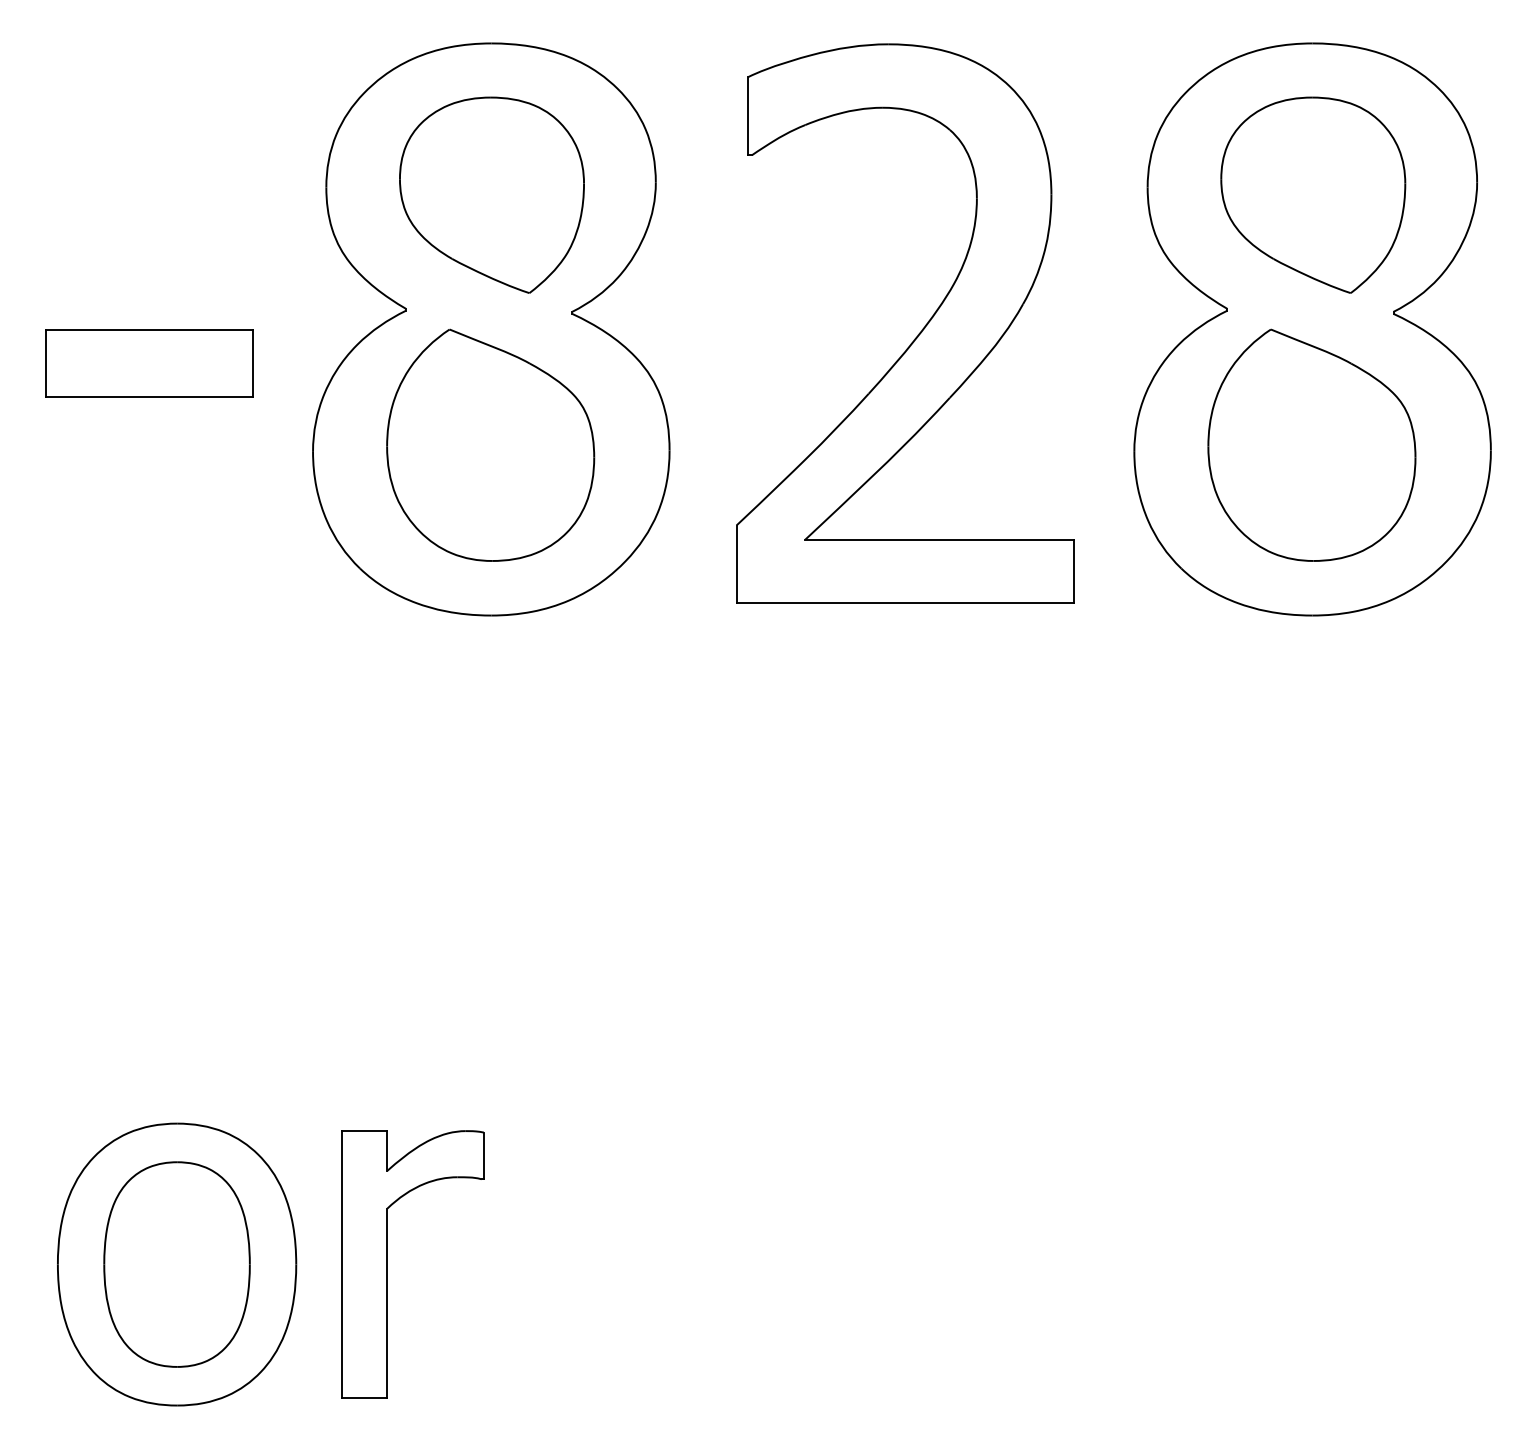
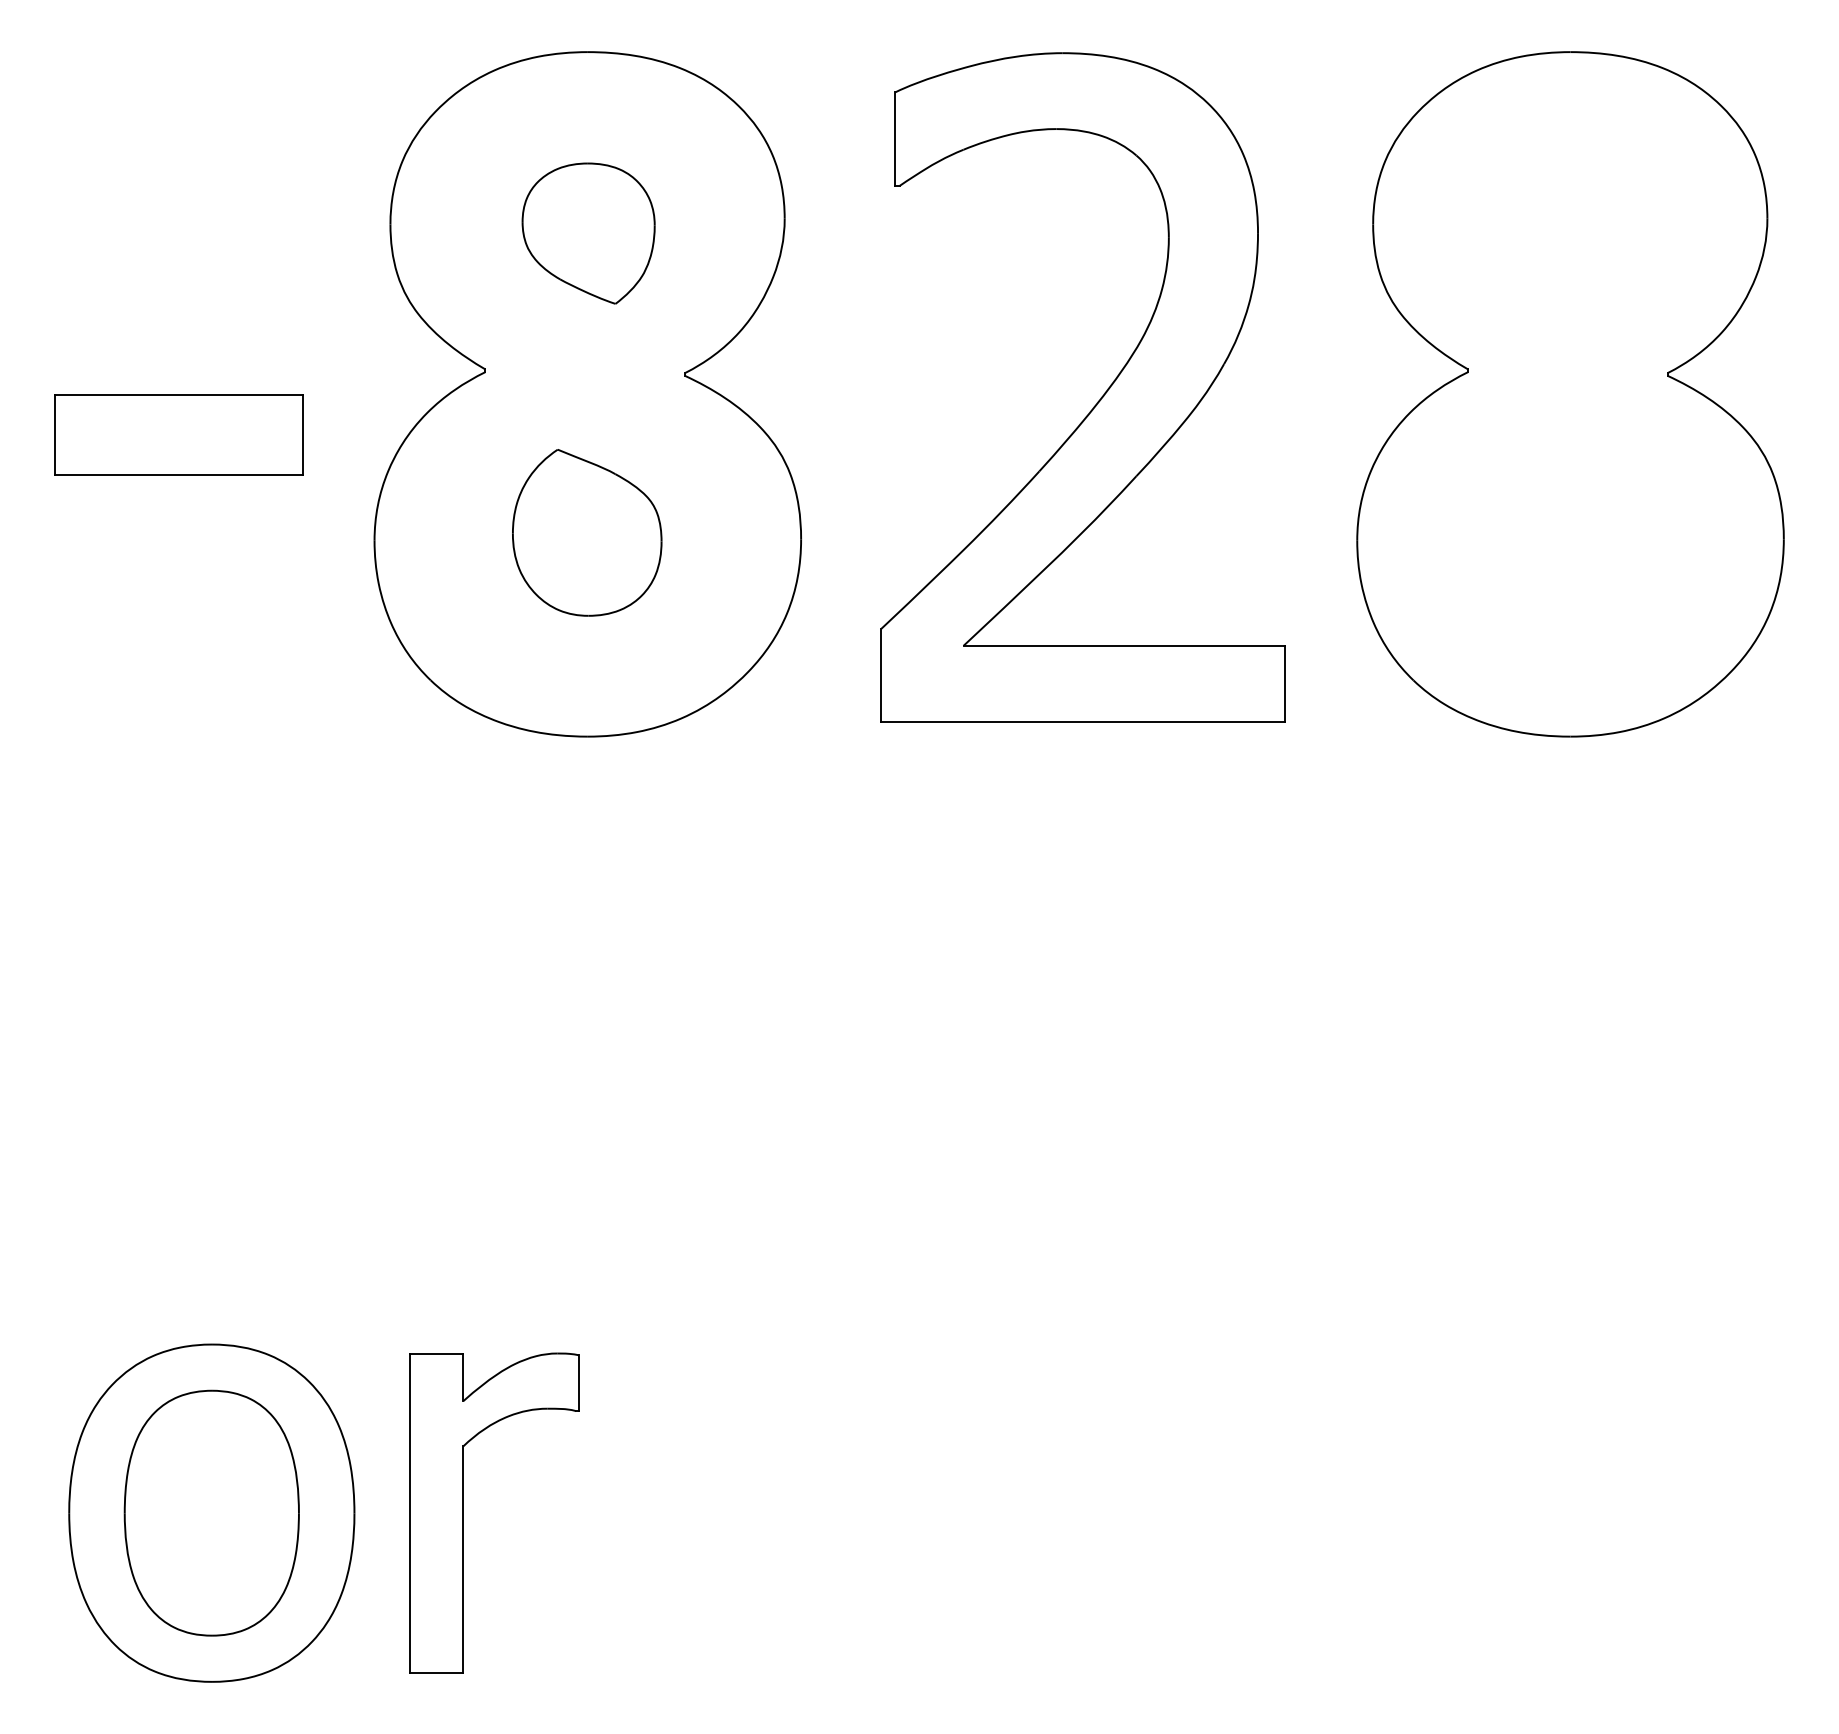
part: (491, 194) -> (588, 232), size x0.6
part: (1313, 194) -> (1571, 232), removed
part: (490, 444) -> (586, 531), size x0.6
part: (1311, 444) -> (1569, 531), removed

